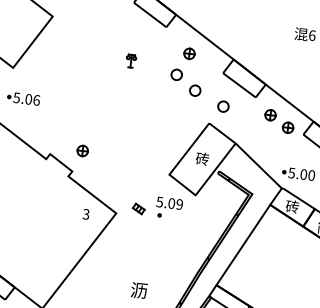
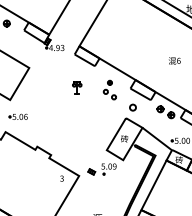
part: (130, 60) -> (76, 87), size x1.6
part: (186, 70) -> (109, 89), size x0.7
part: (82, 150) -> (55, 142), removed

